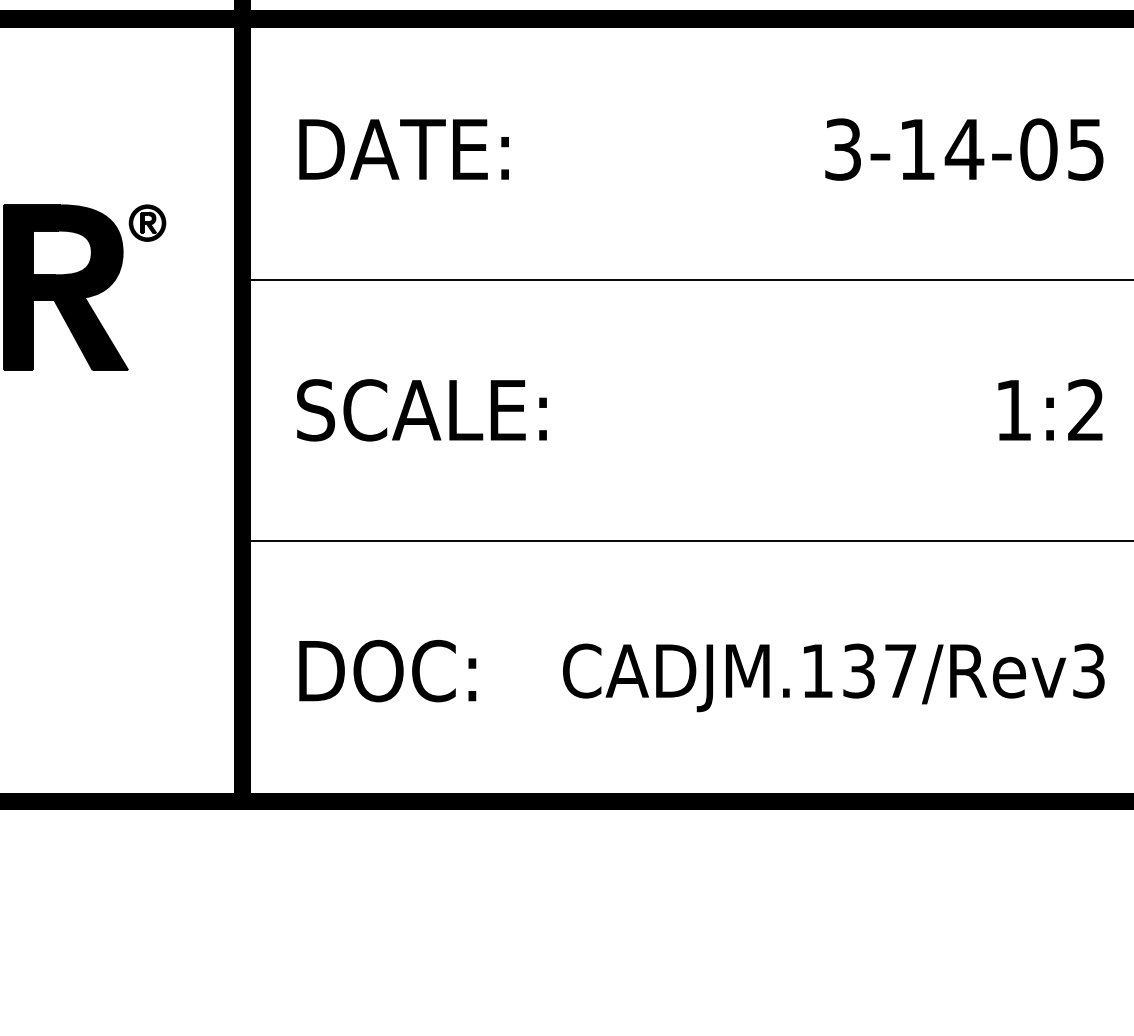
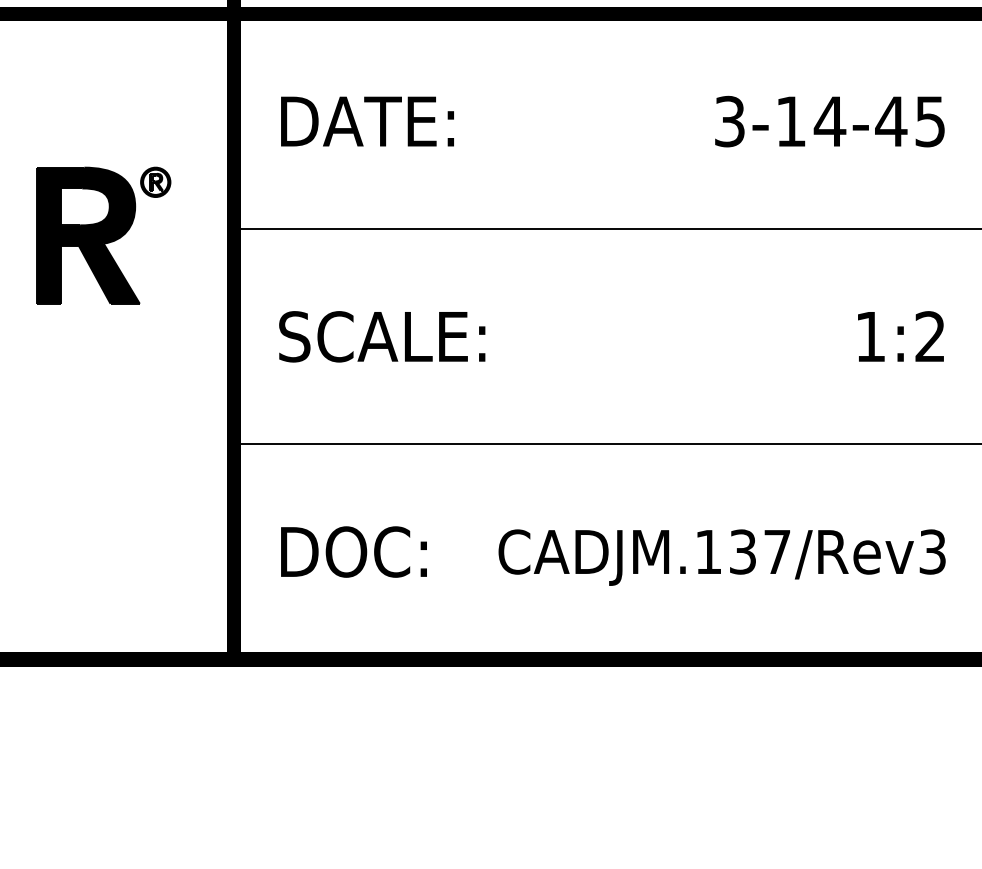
text: (1038, 149) -> (891, 121), 3-14-05 -> 3-14-45

